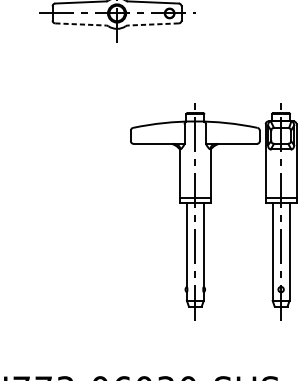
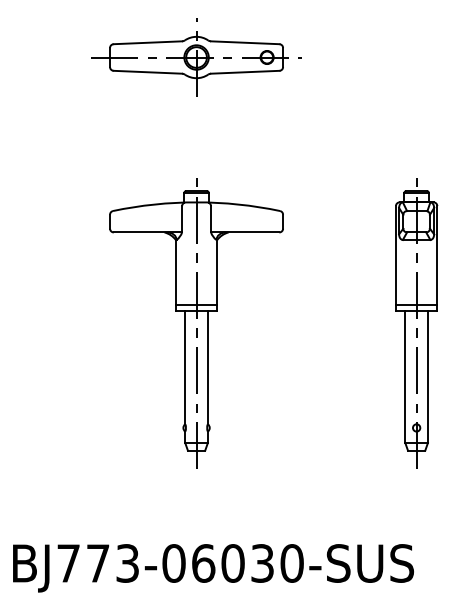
line: (81, 24) -> (148, 72), dashed -> solid
line: (152, 24) -> (244, 72), dashed -> solid
part: (195, 211) -> (196, 323), moved

